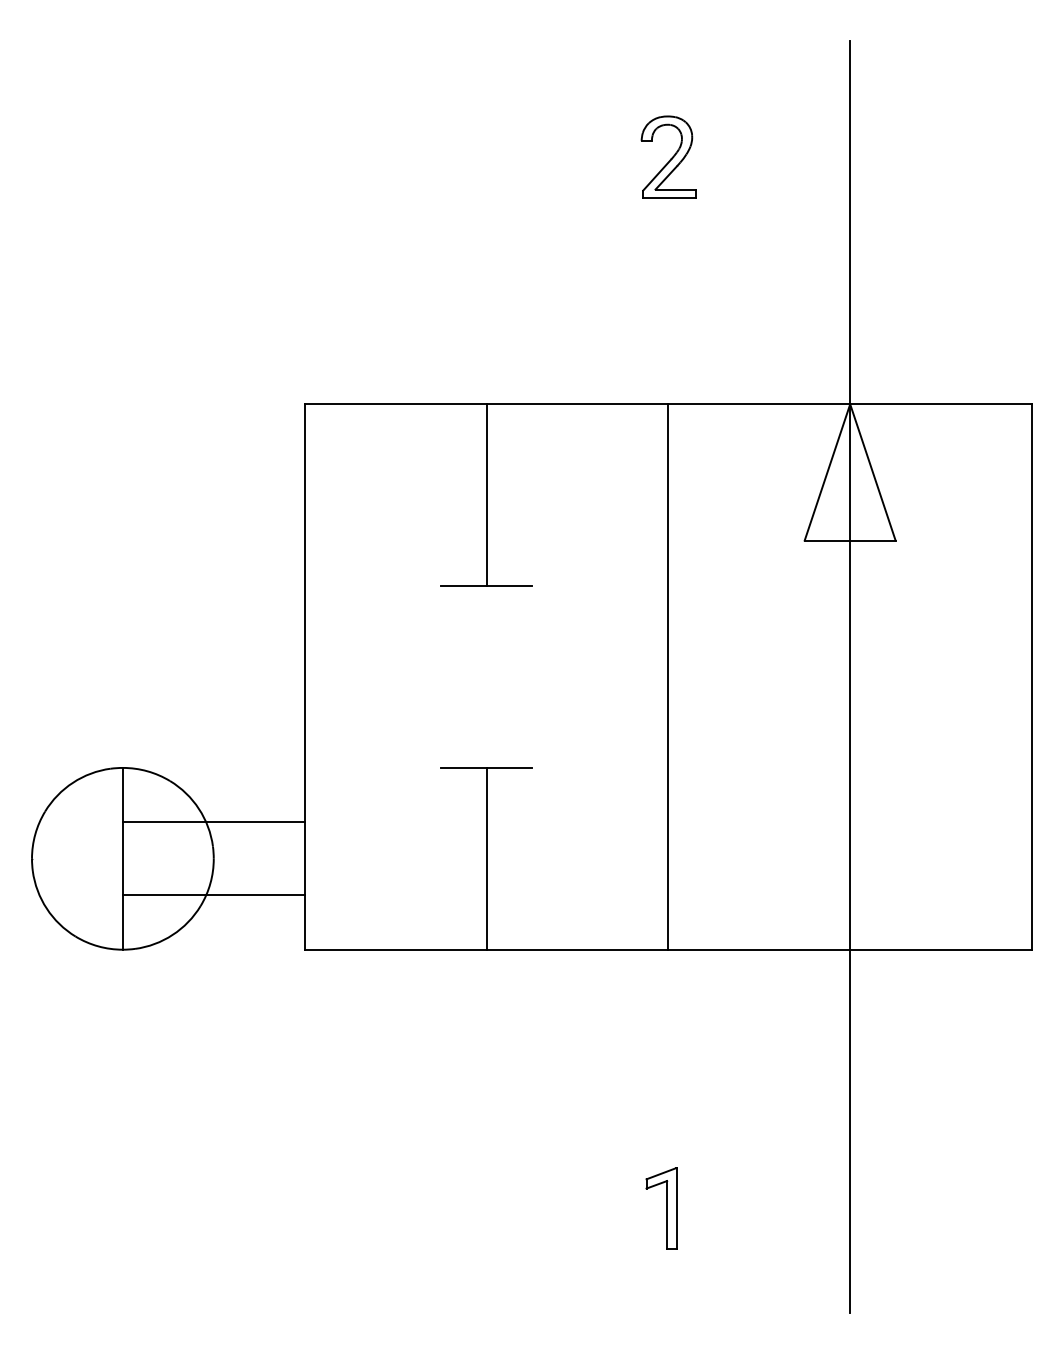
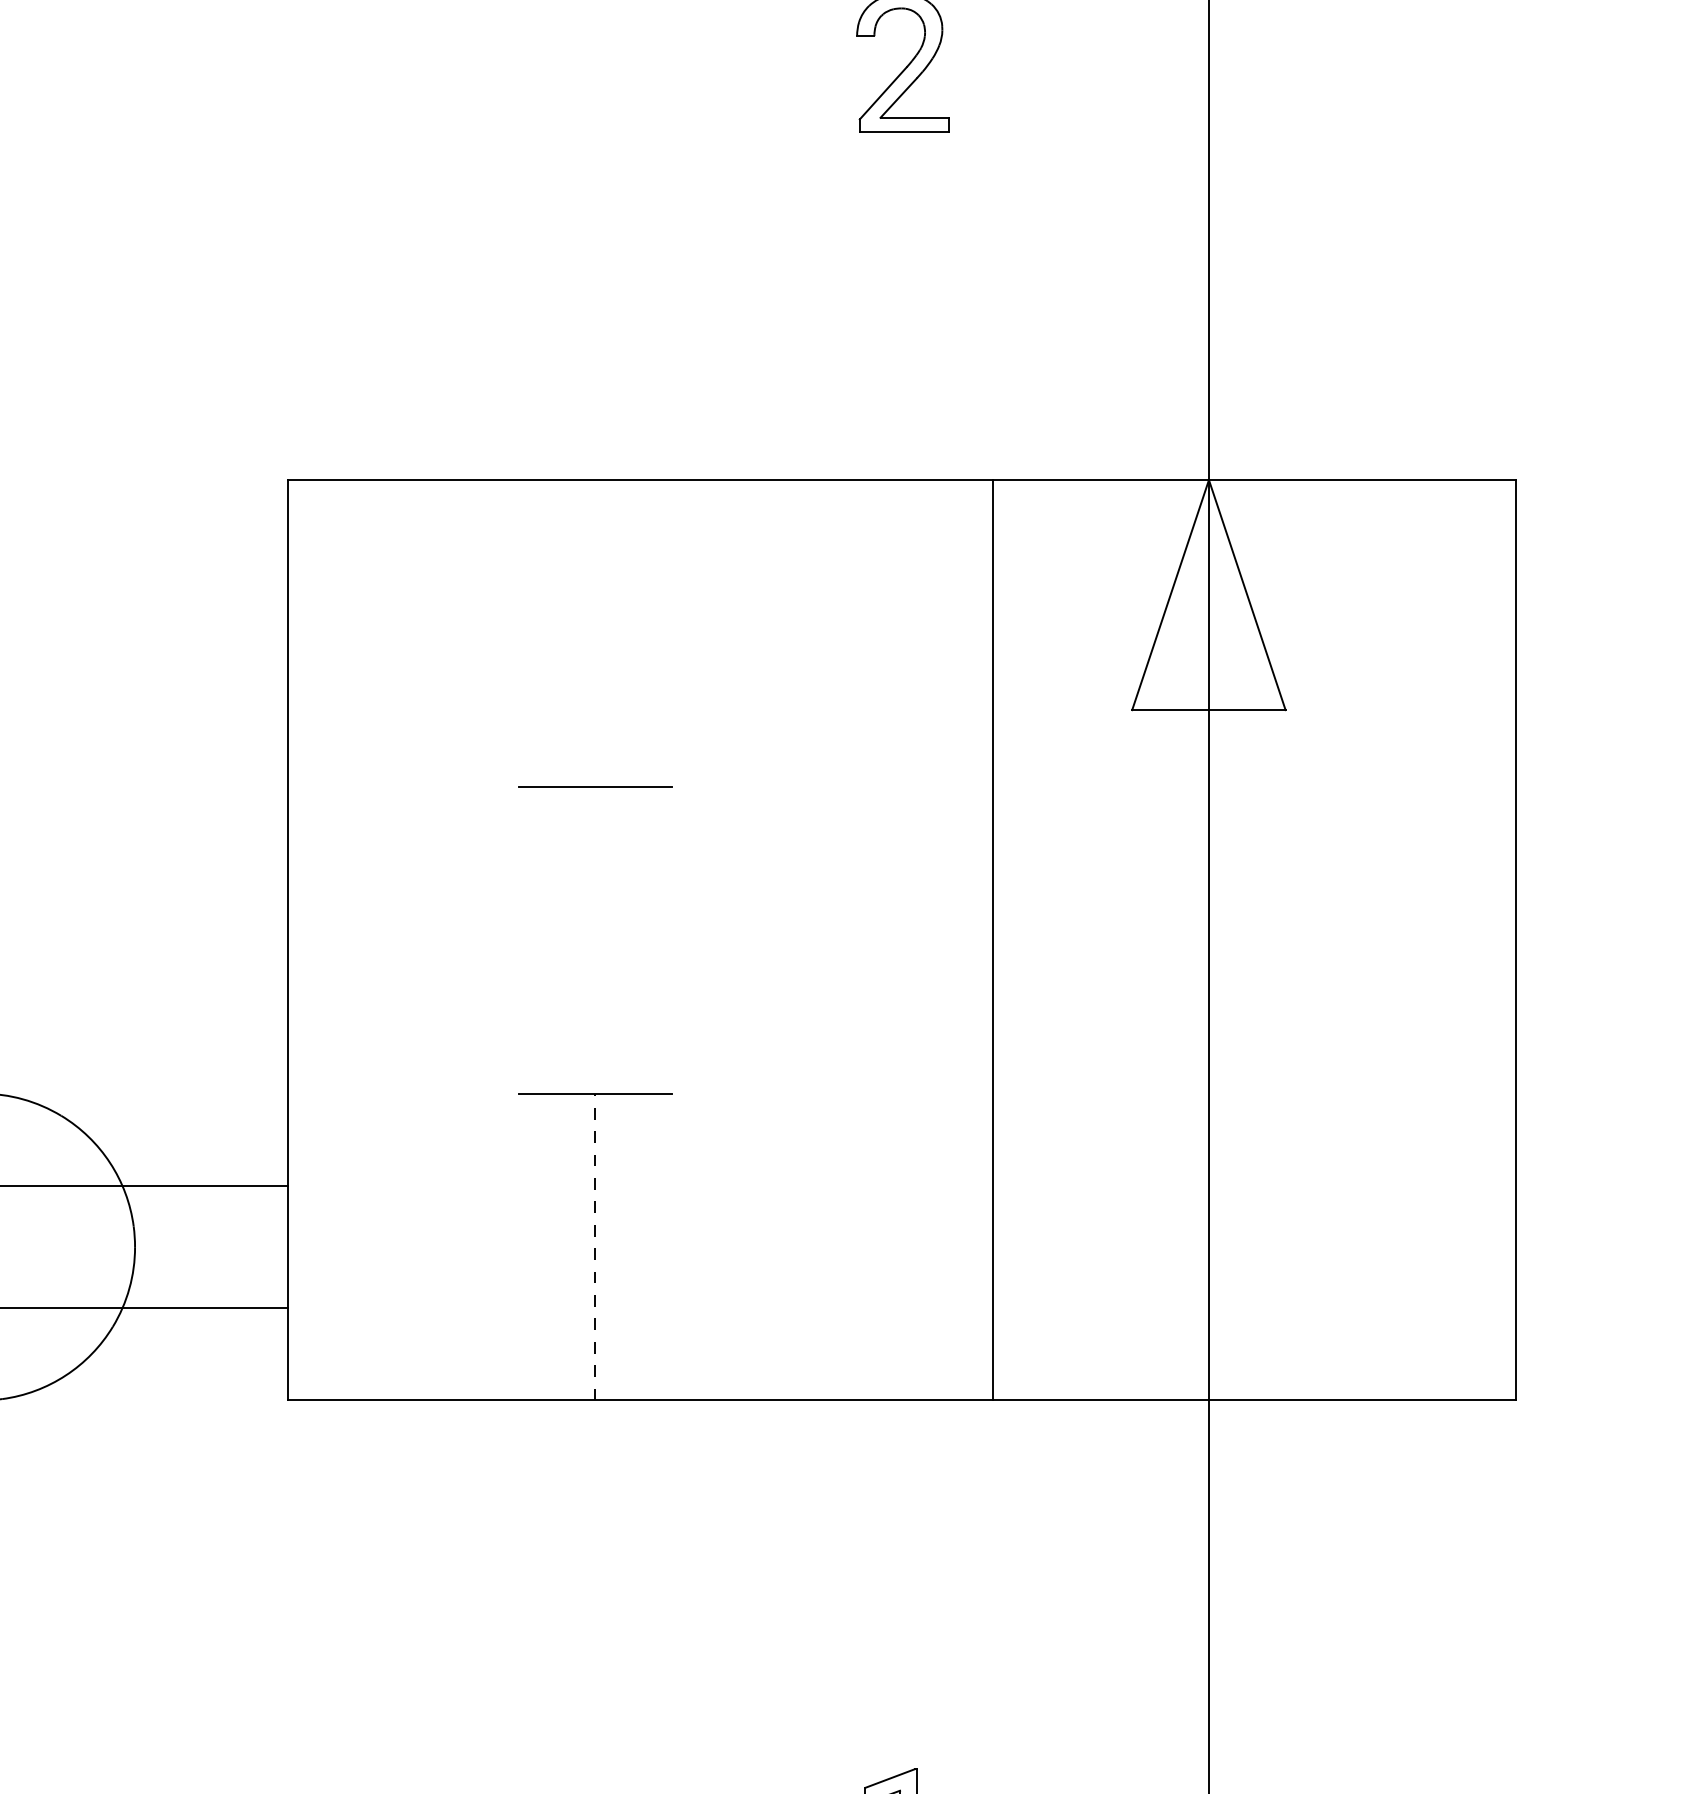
line: (486, 495) -> (595, 634), removed
line: (668, 676) -> (993, 939), moved
line: (486, 858) -> (595, 1246), solid -> dashed

